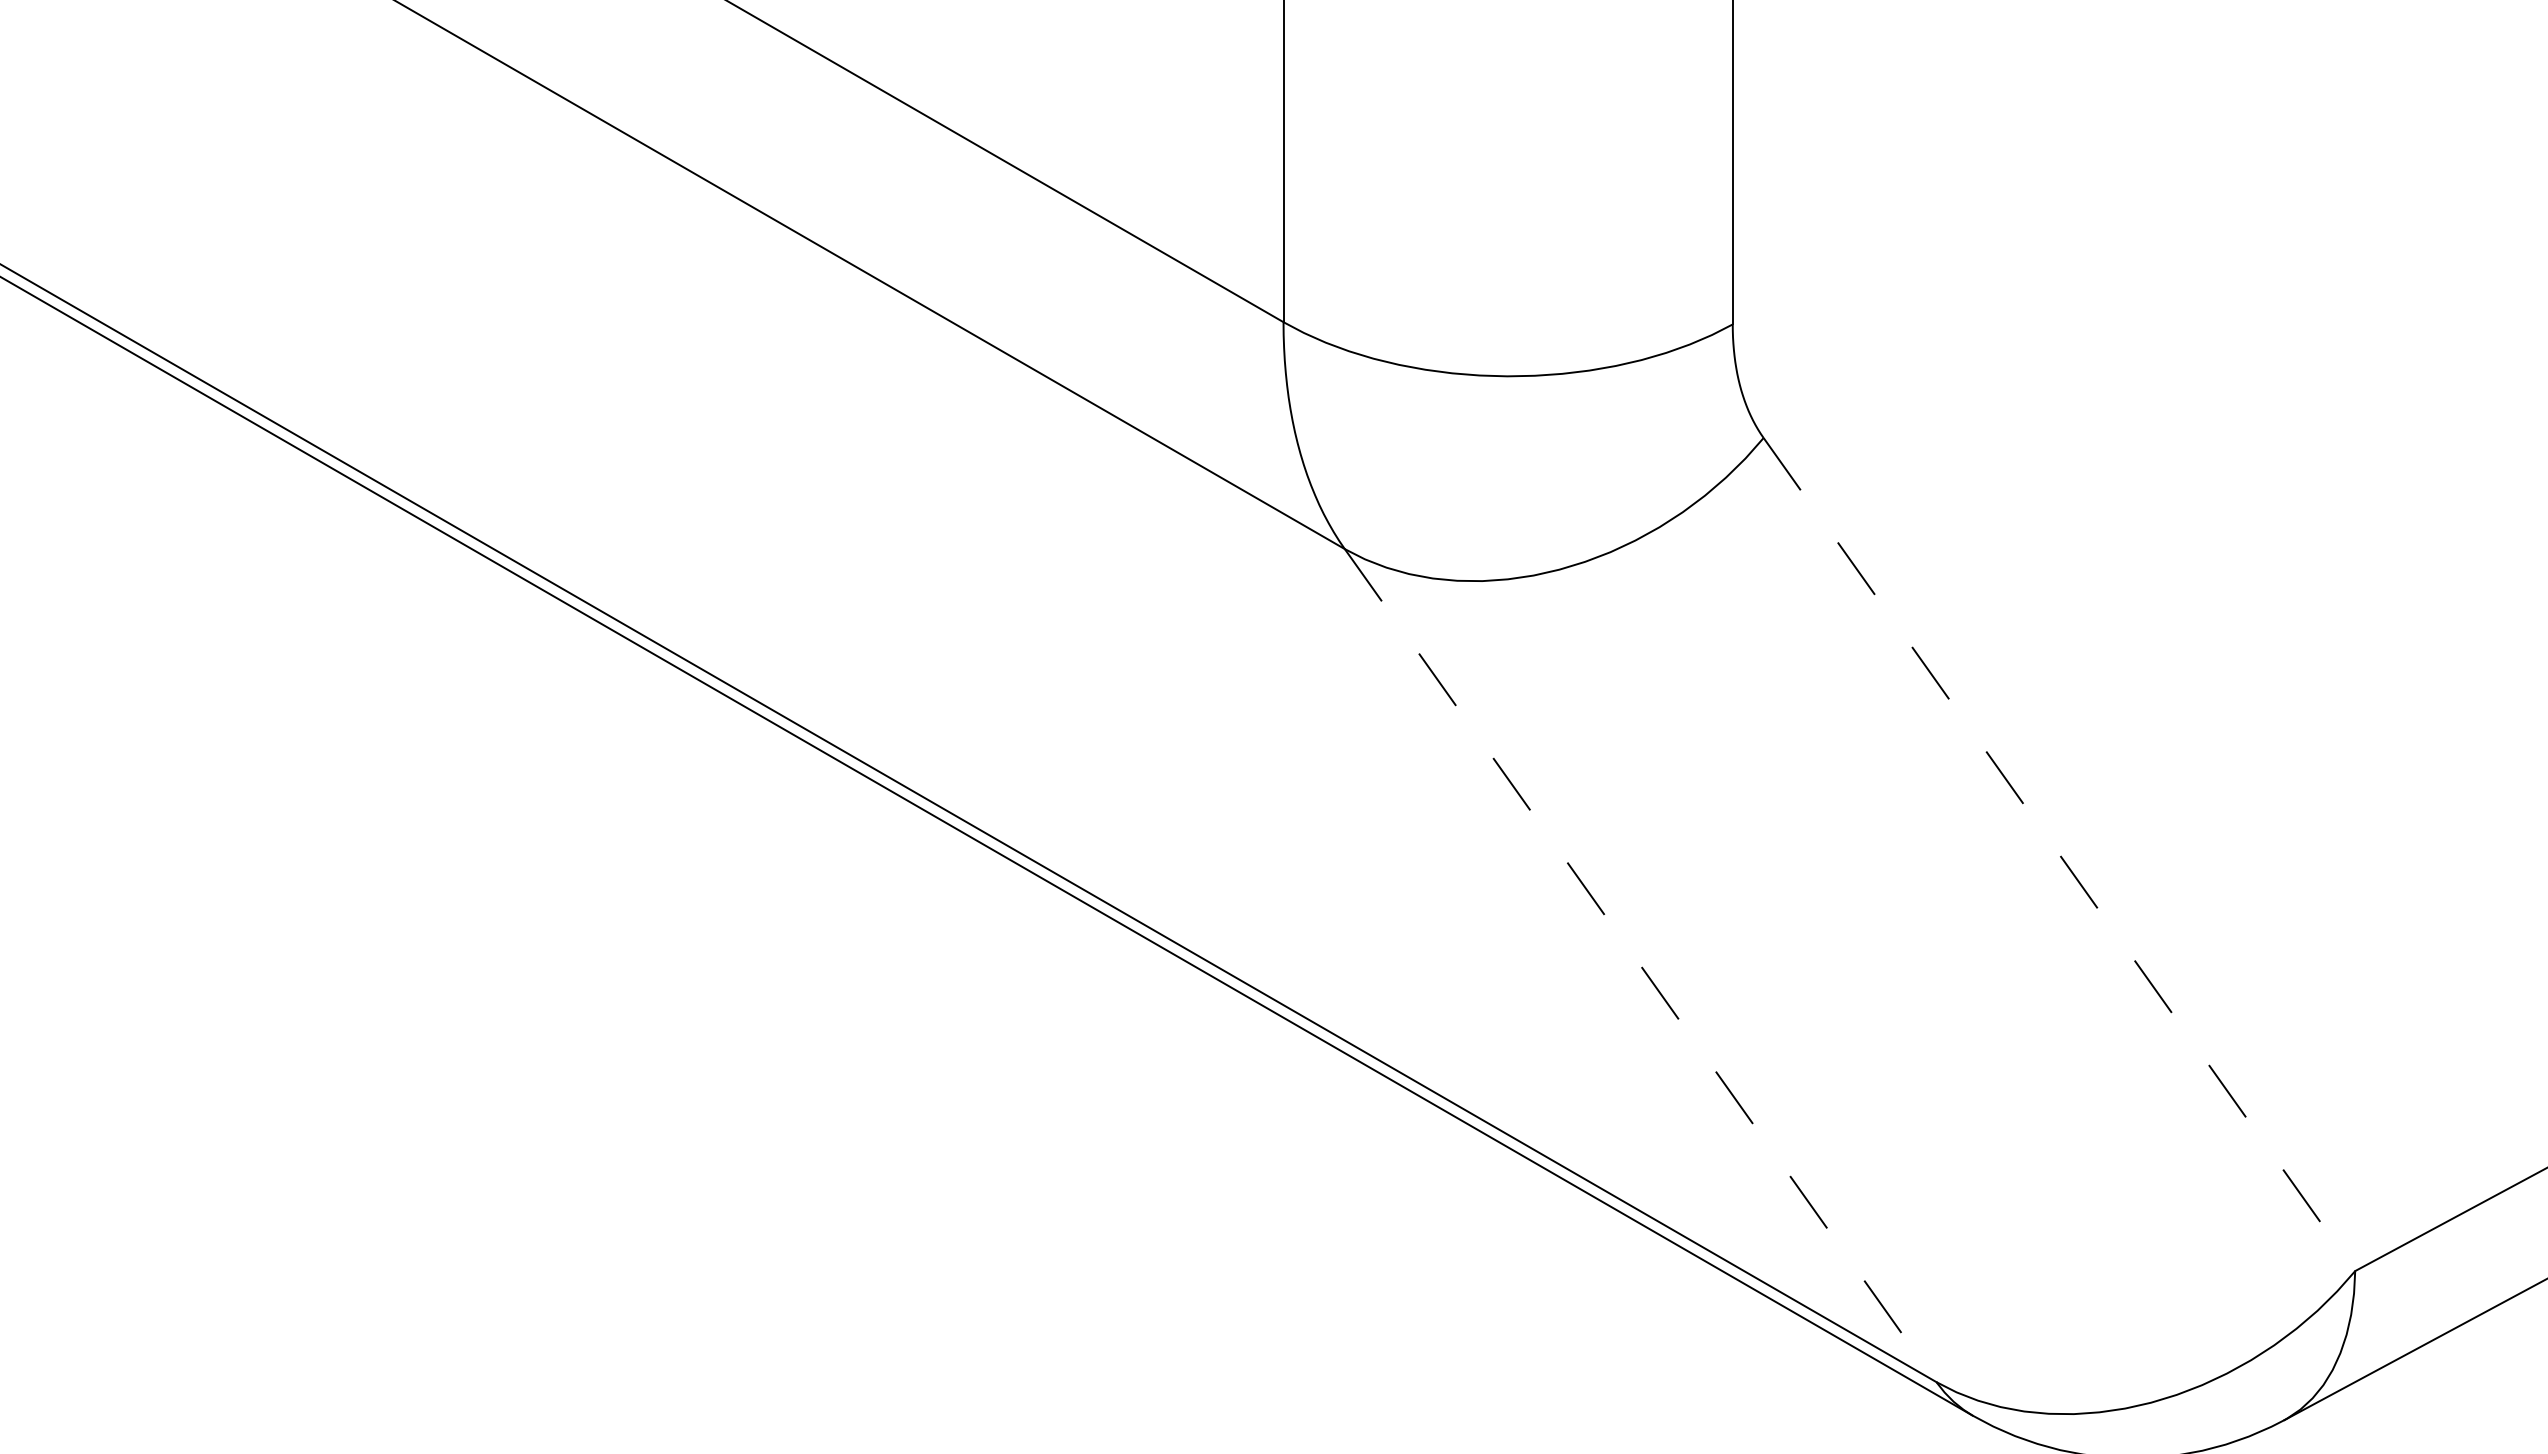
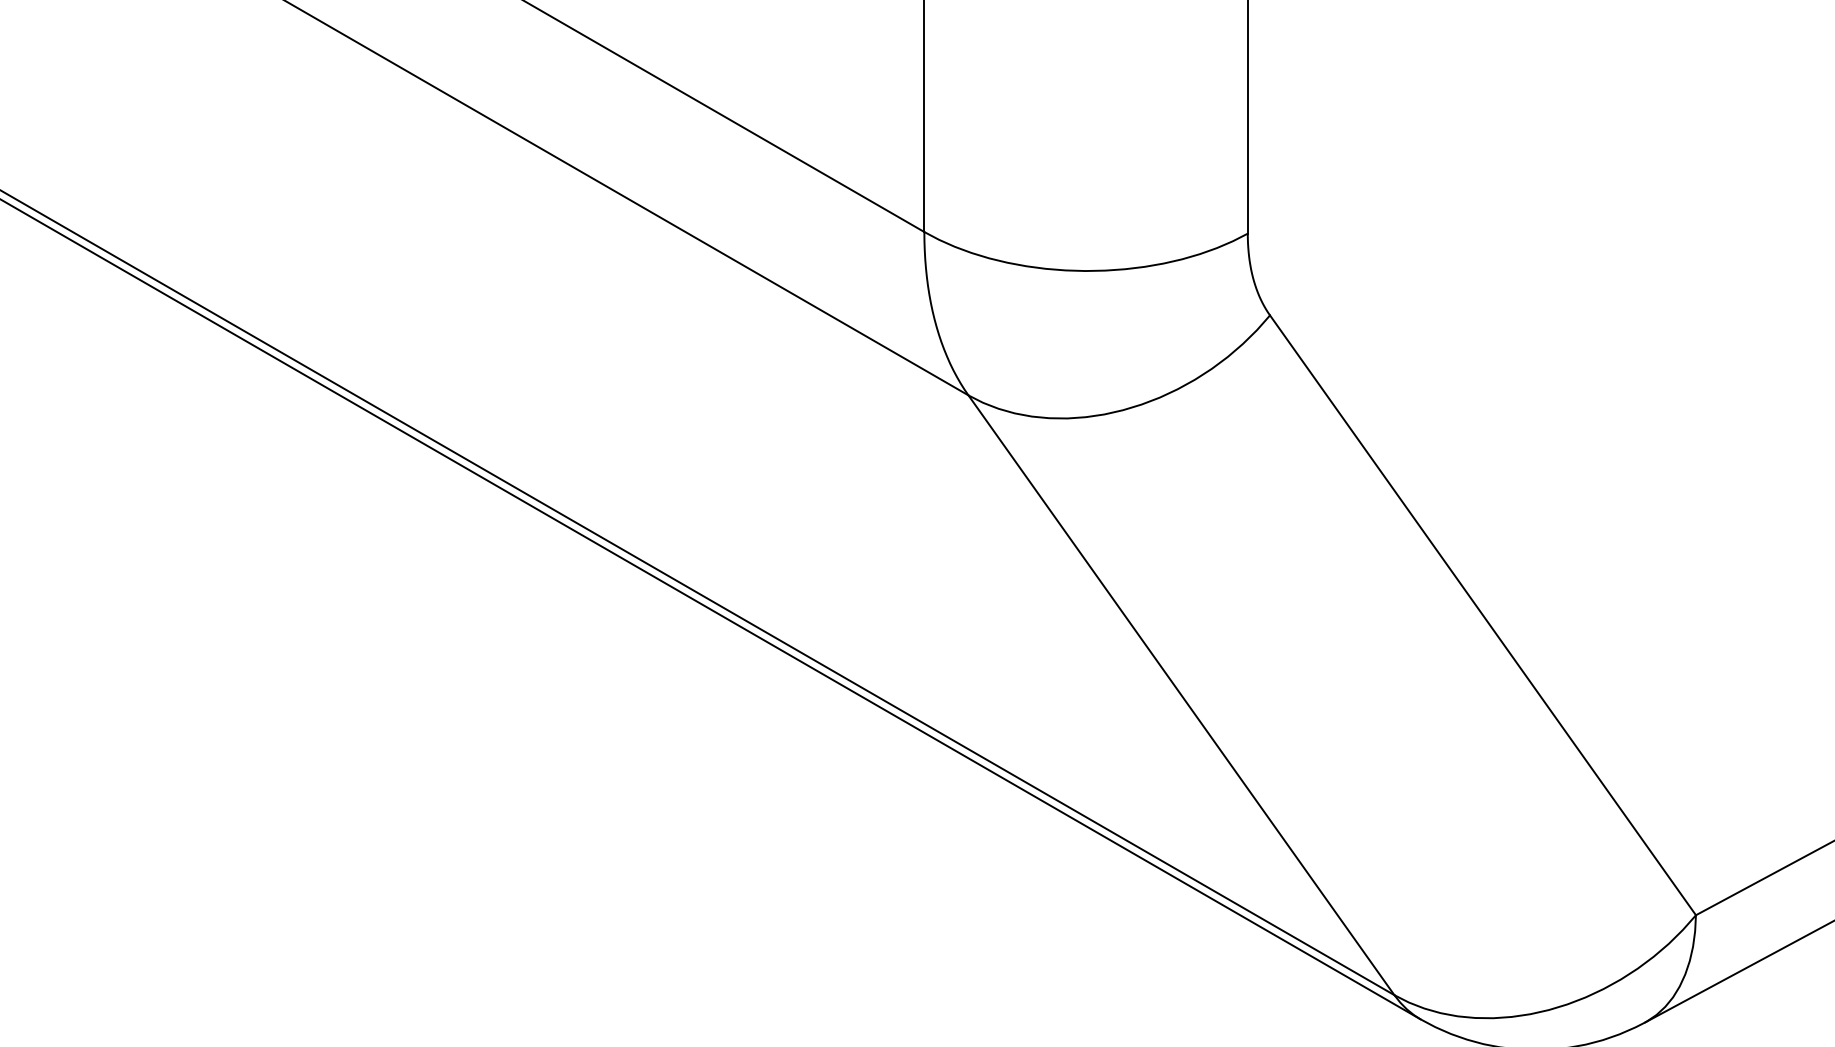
line: (2059, 854) -> (1483, 615), dashed -> solid
line: (1640, 965) -> (1181, 695), dashed -> solid

